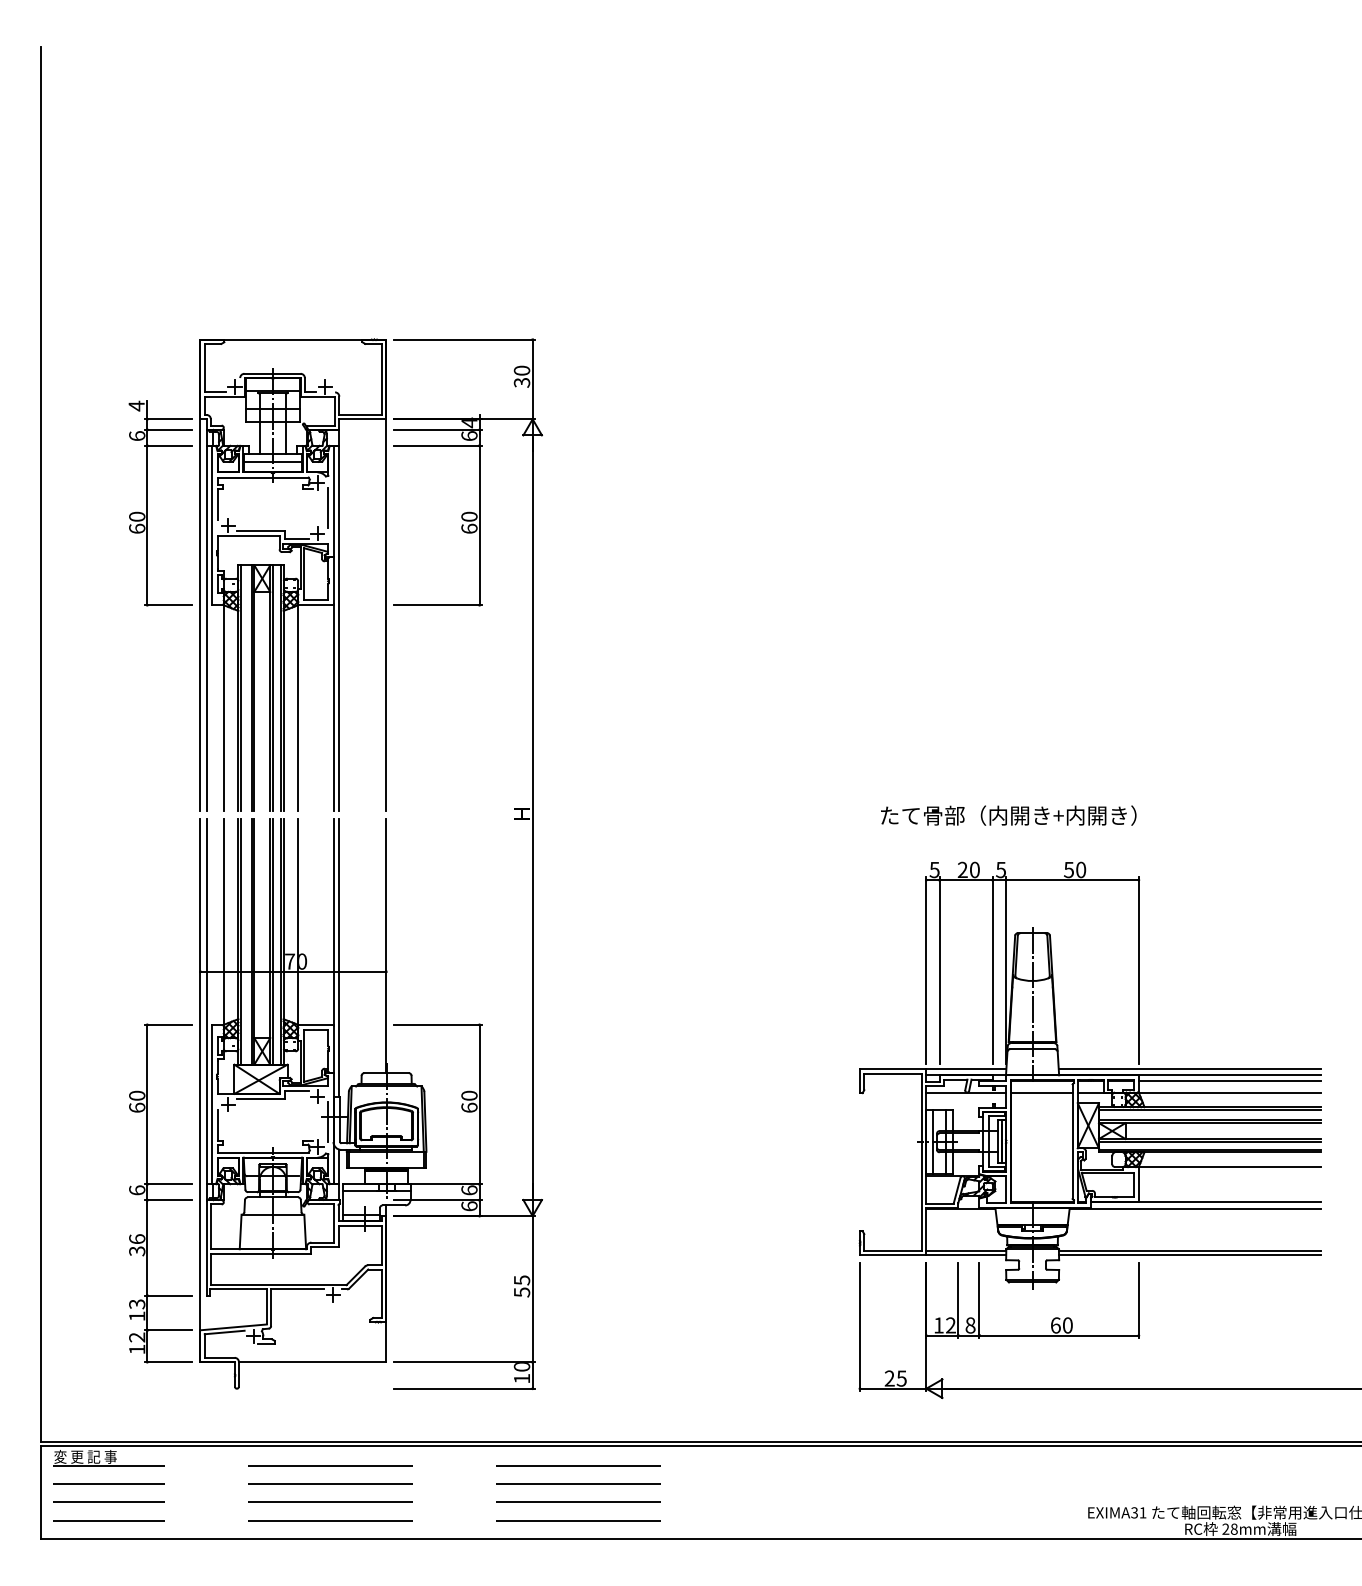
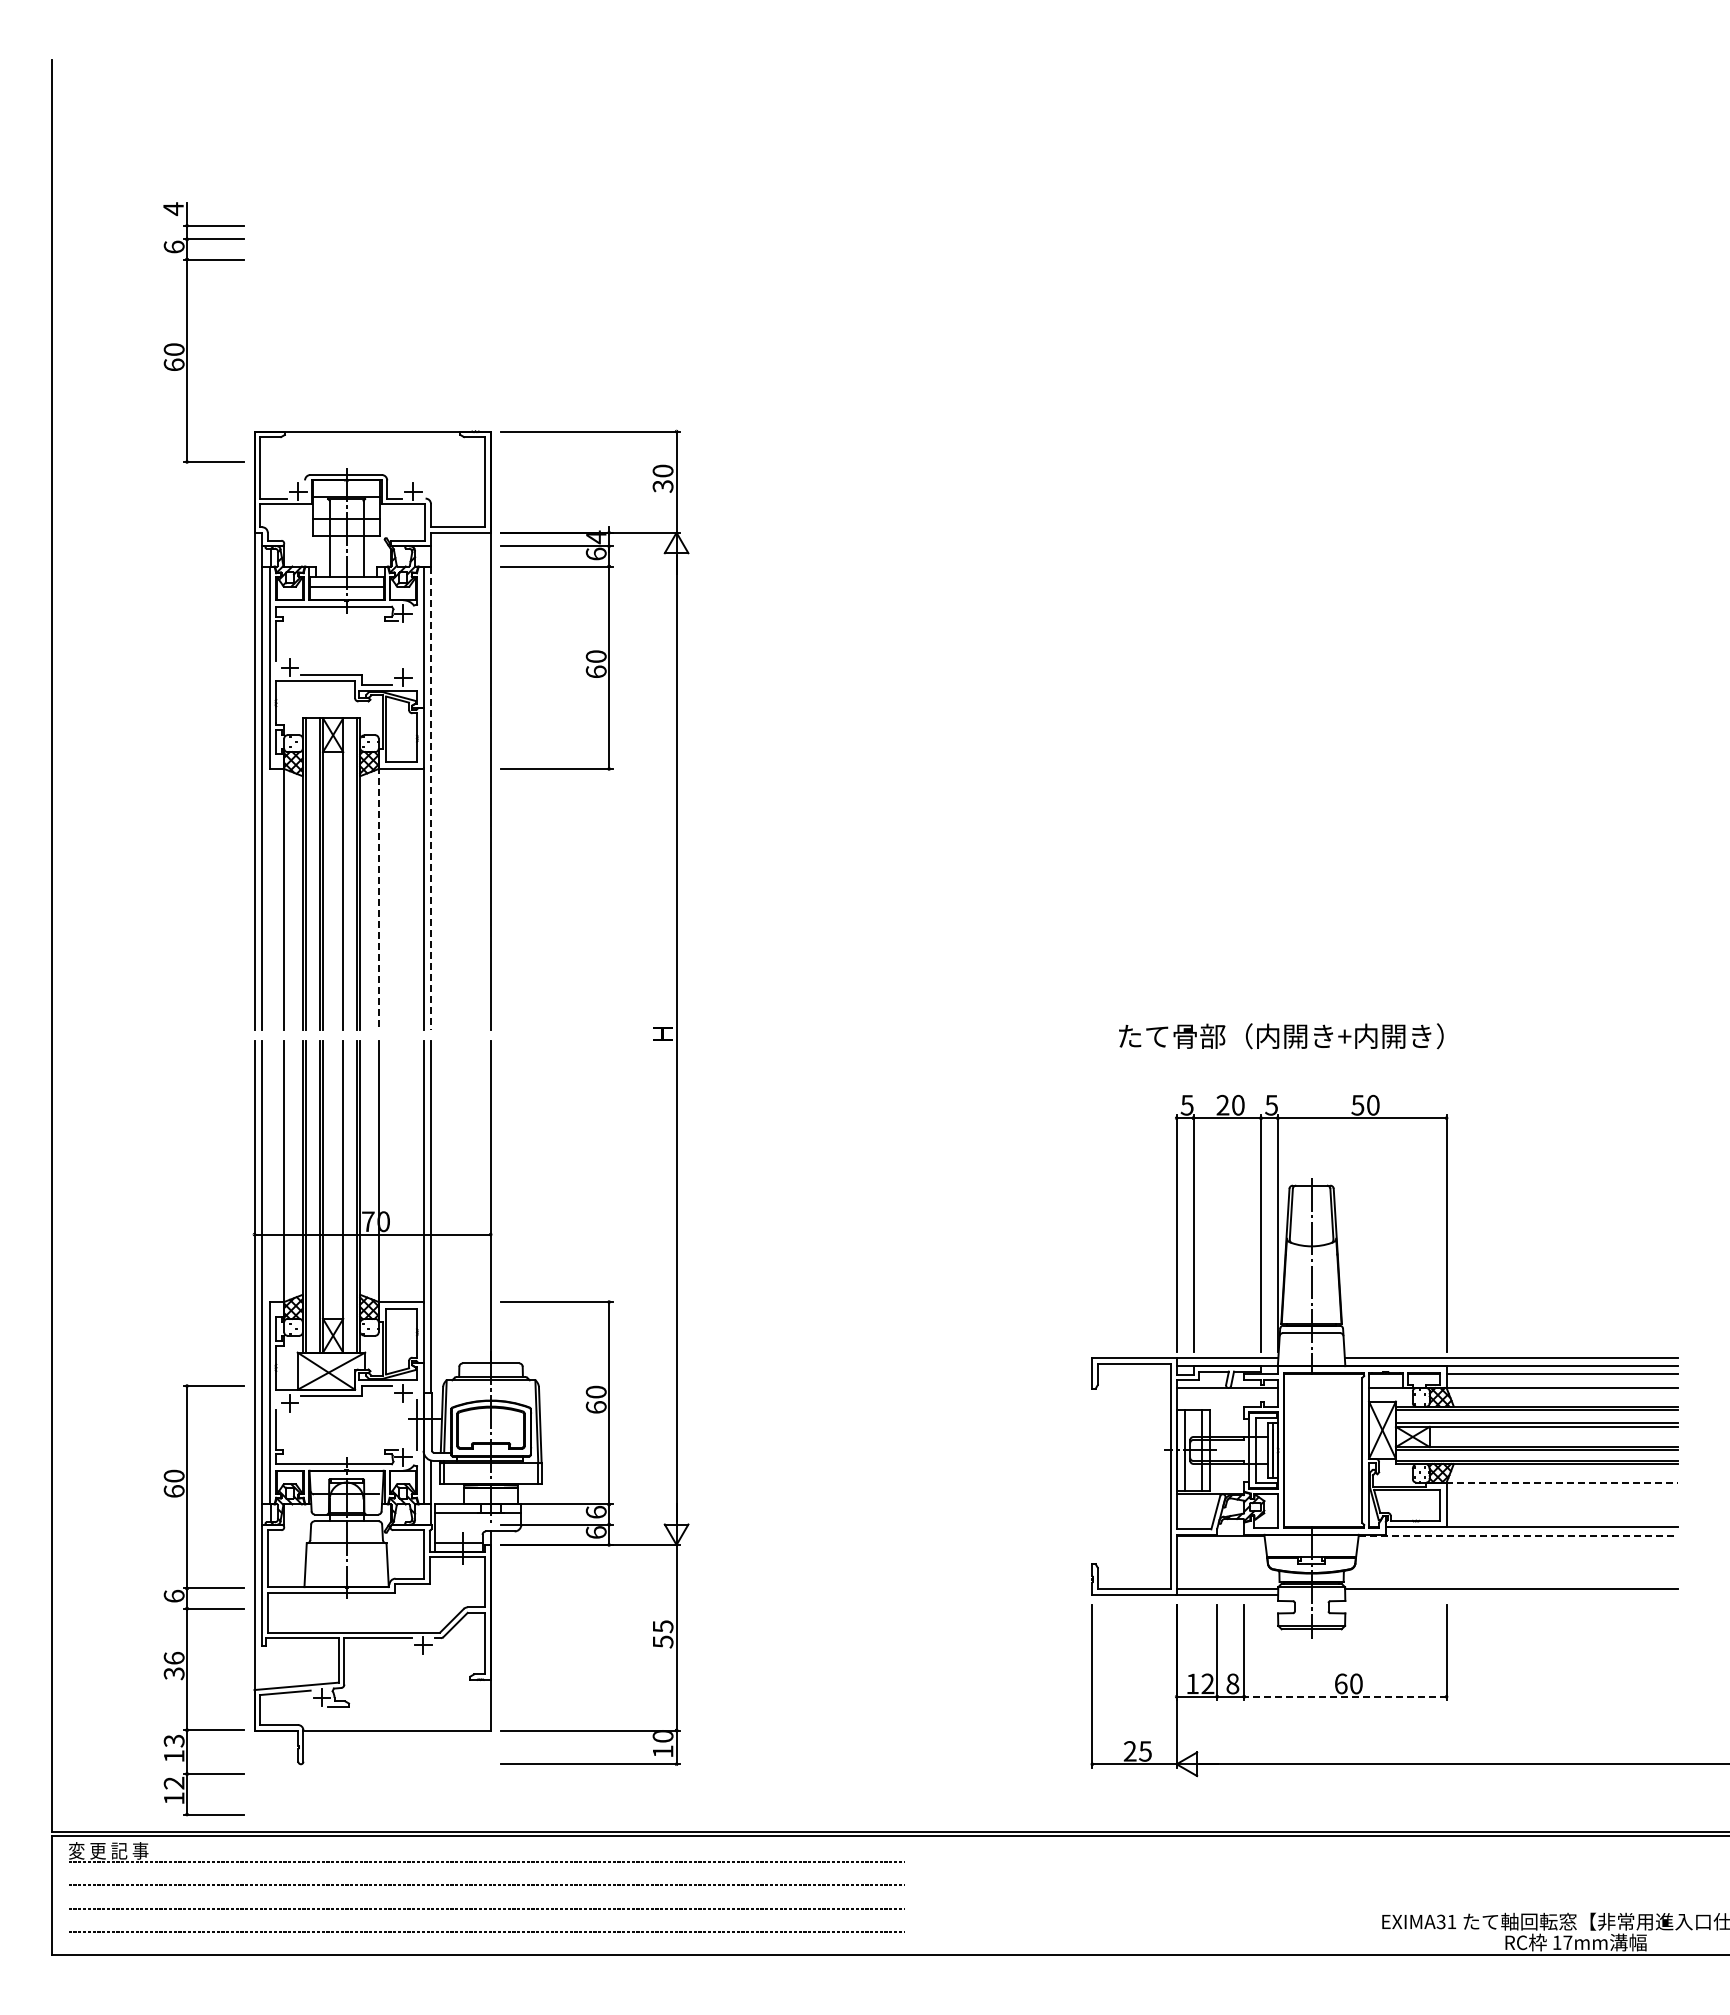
part: (147, 503) -> (187, 332), moved
line: (328, 508) -> (417, 645), removed
line: (338, 628) -> (430, 798), solid -> dashed
line: (272, 688) -> (346, 874), removed
line: (298, 707) -> (378, 898), solid -> dashed
line: (272, 941) -> (346, 1196), removed
line: (1041, 1092) -> (1323, 1388), removed
line: (1230, 1166) -> (1562, 1482), solid -> dashed
part: (160, 1199) -> (203, 1608), moved
line: (1195, 1208) -> (1518, 1535), solid -> dashed
line: (1189, 1255) -> (1511, 1594), removed
line: (1058, 1335) -> (1344, 1696), solid -> dashed
text: (1230, 1529) -> (1562, 1942), 28mm -> 17mm

